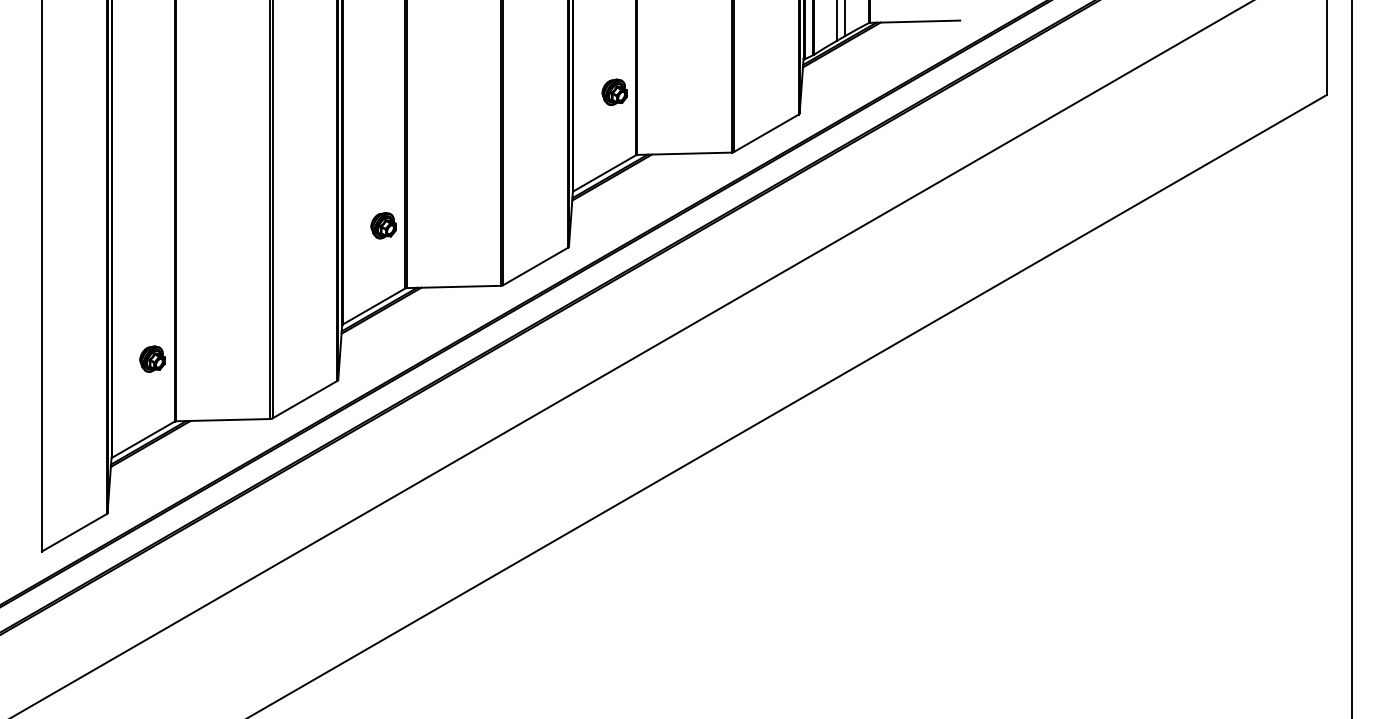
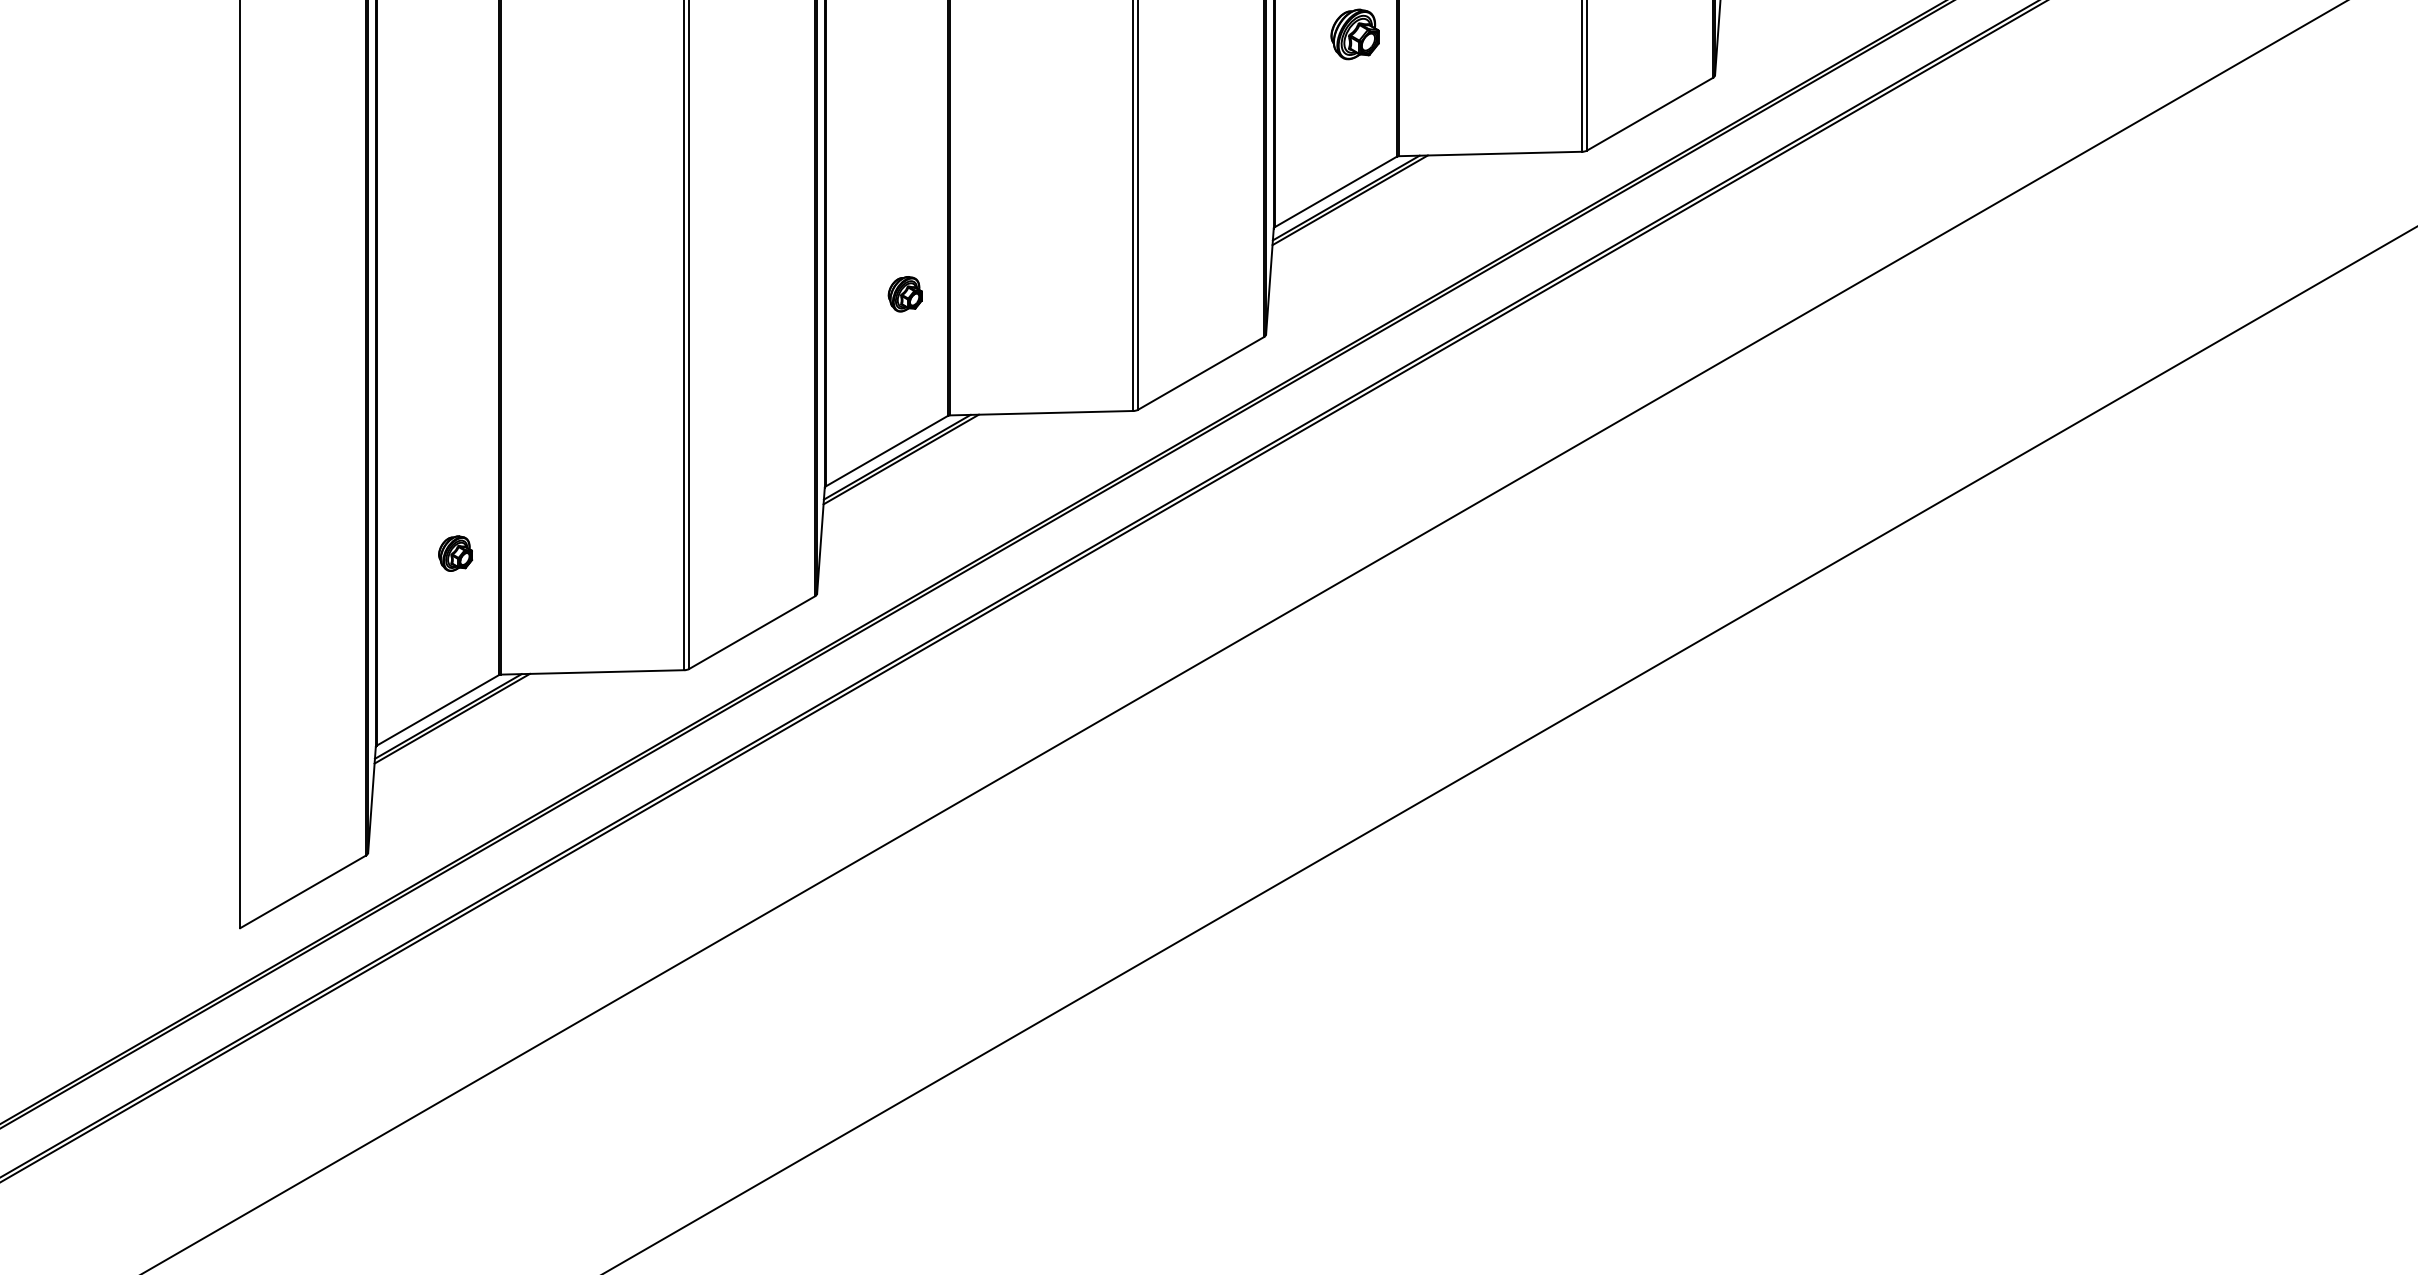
part: (383, 225) -> (905, 293), size x0.7
part: (152, 358) -> (455, 552), size x0.7

